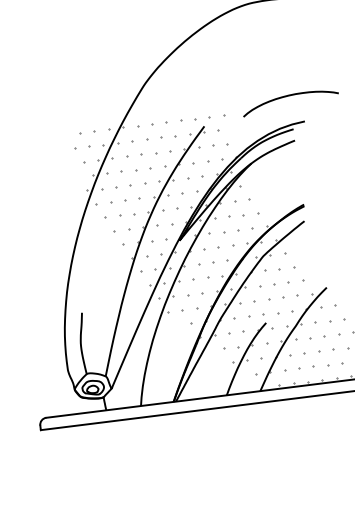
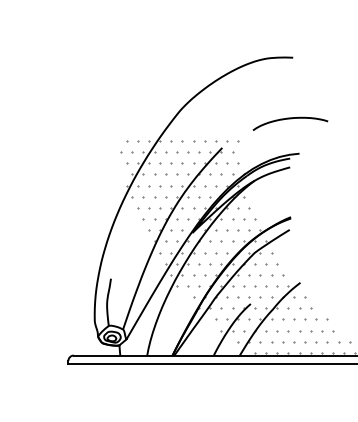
curve: (289, 96) -> (290, 119), moved

